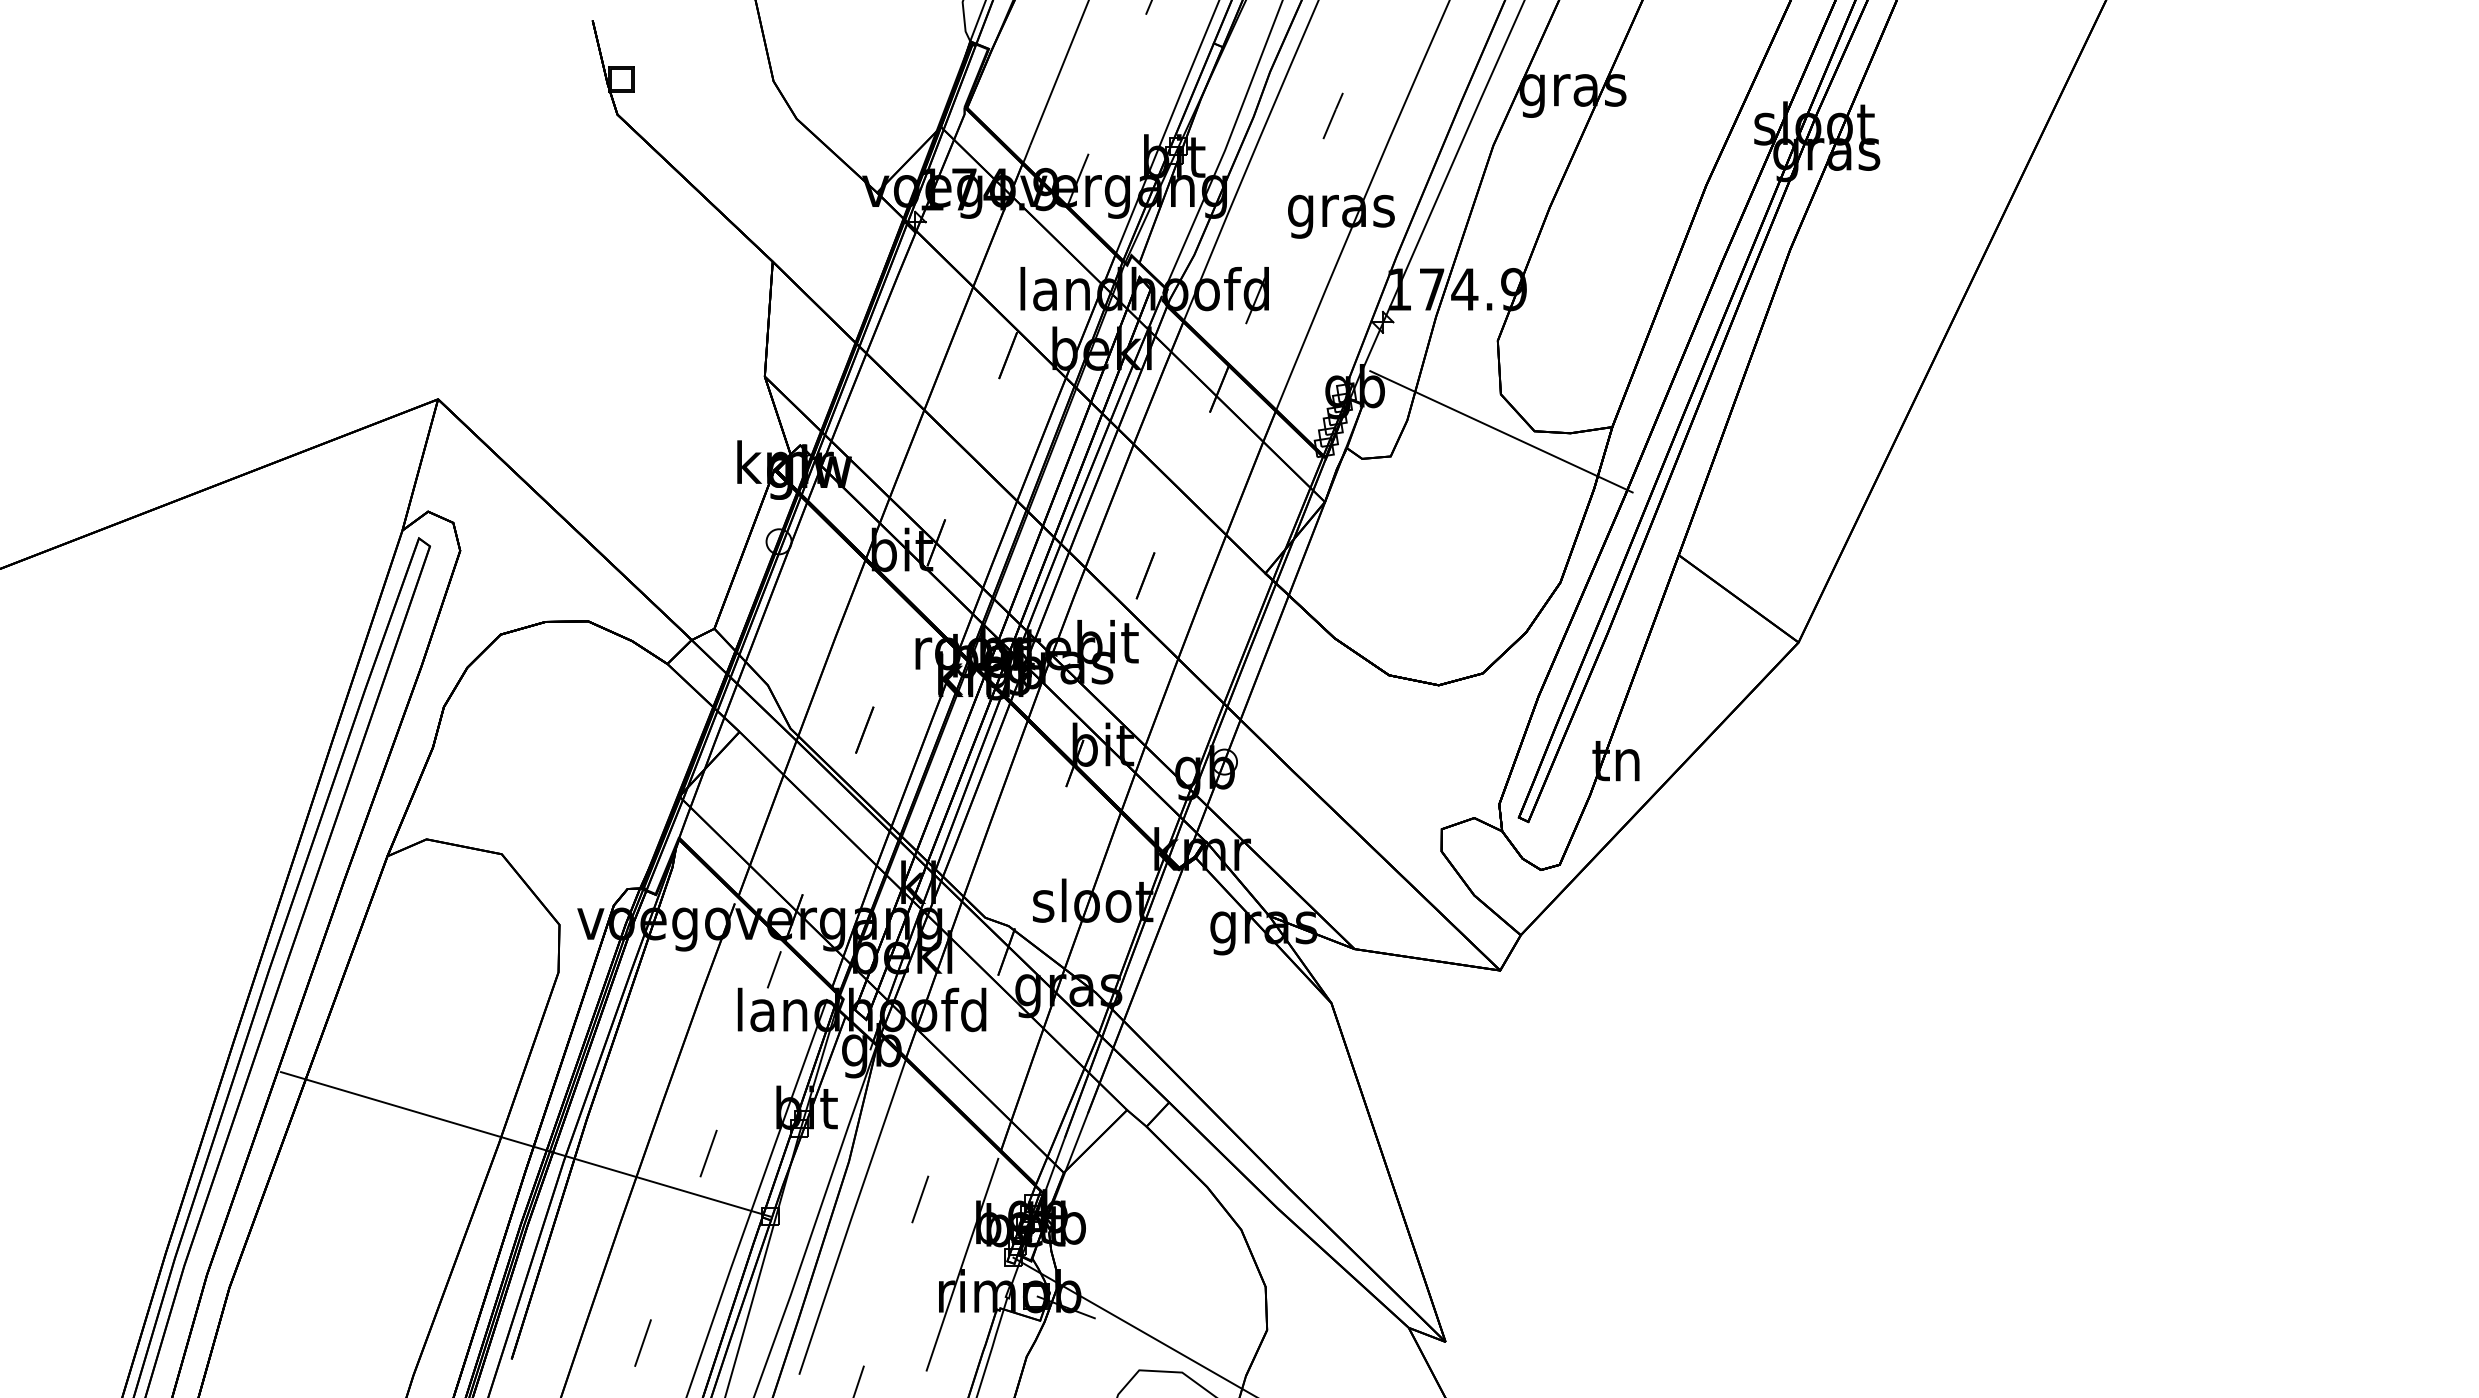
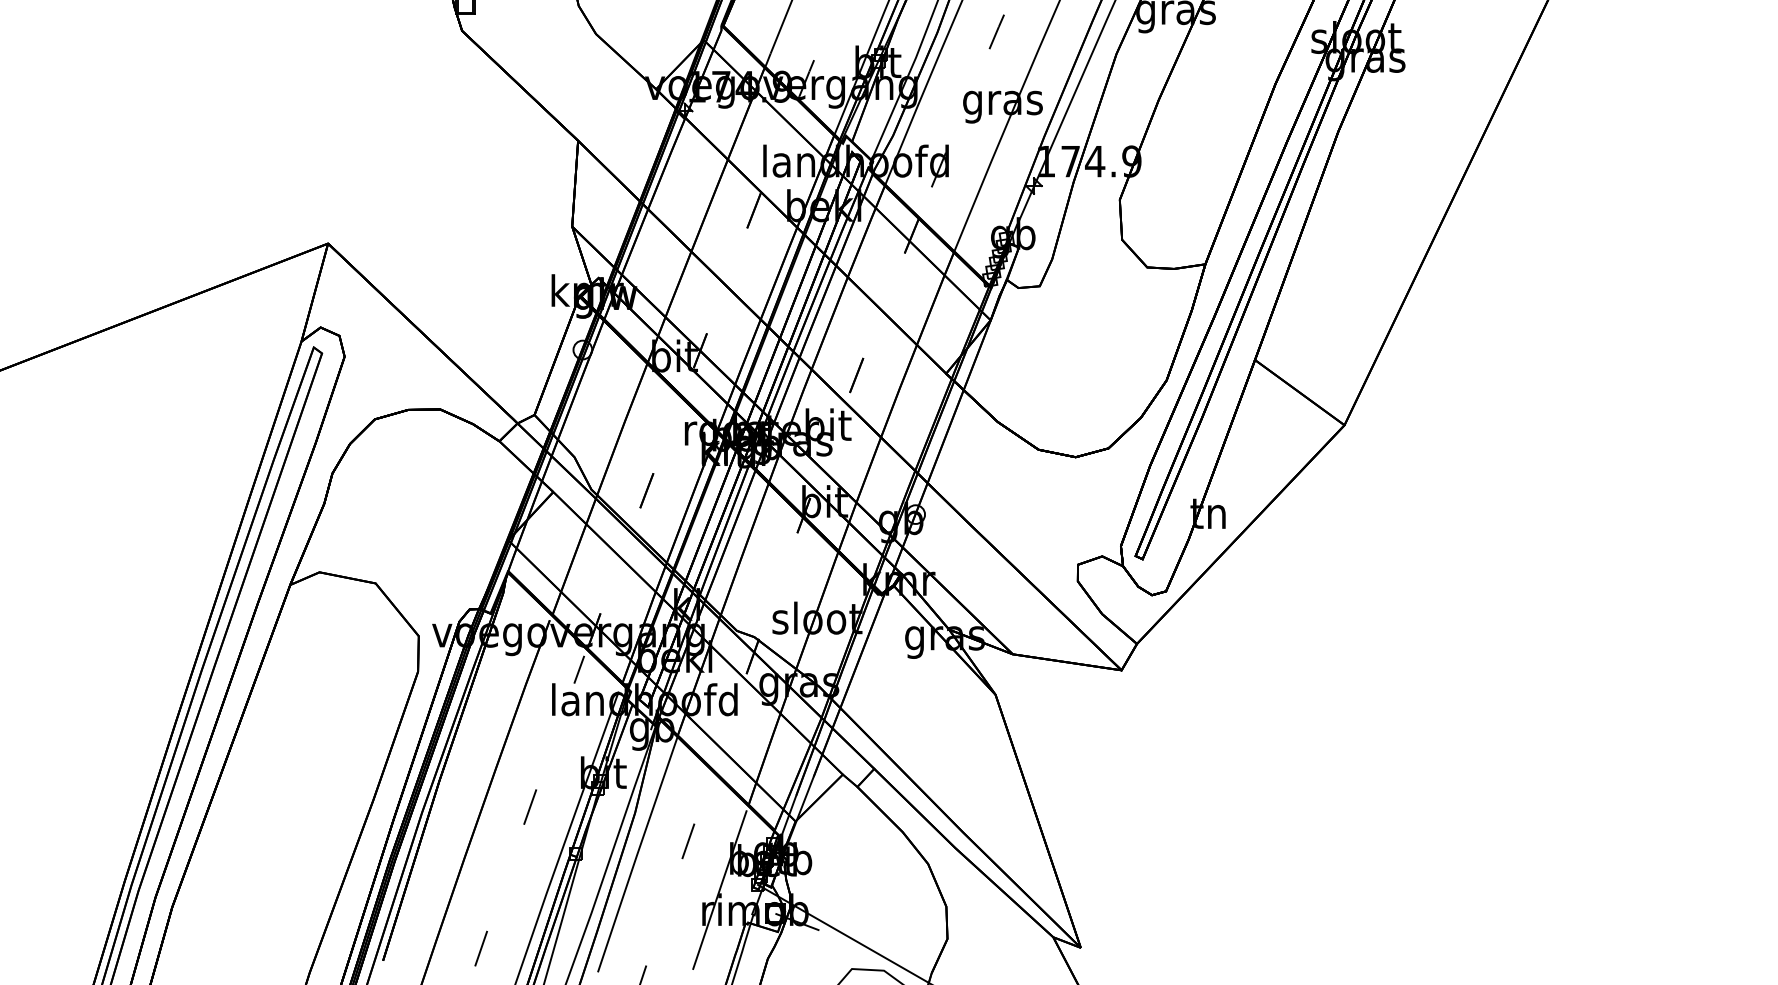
line: (1501, 431) -> (1122, 267), removed
line: (525, 1144) -> (393, 800), removed

